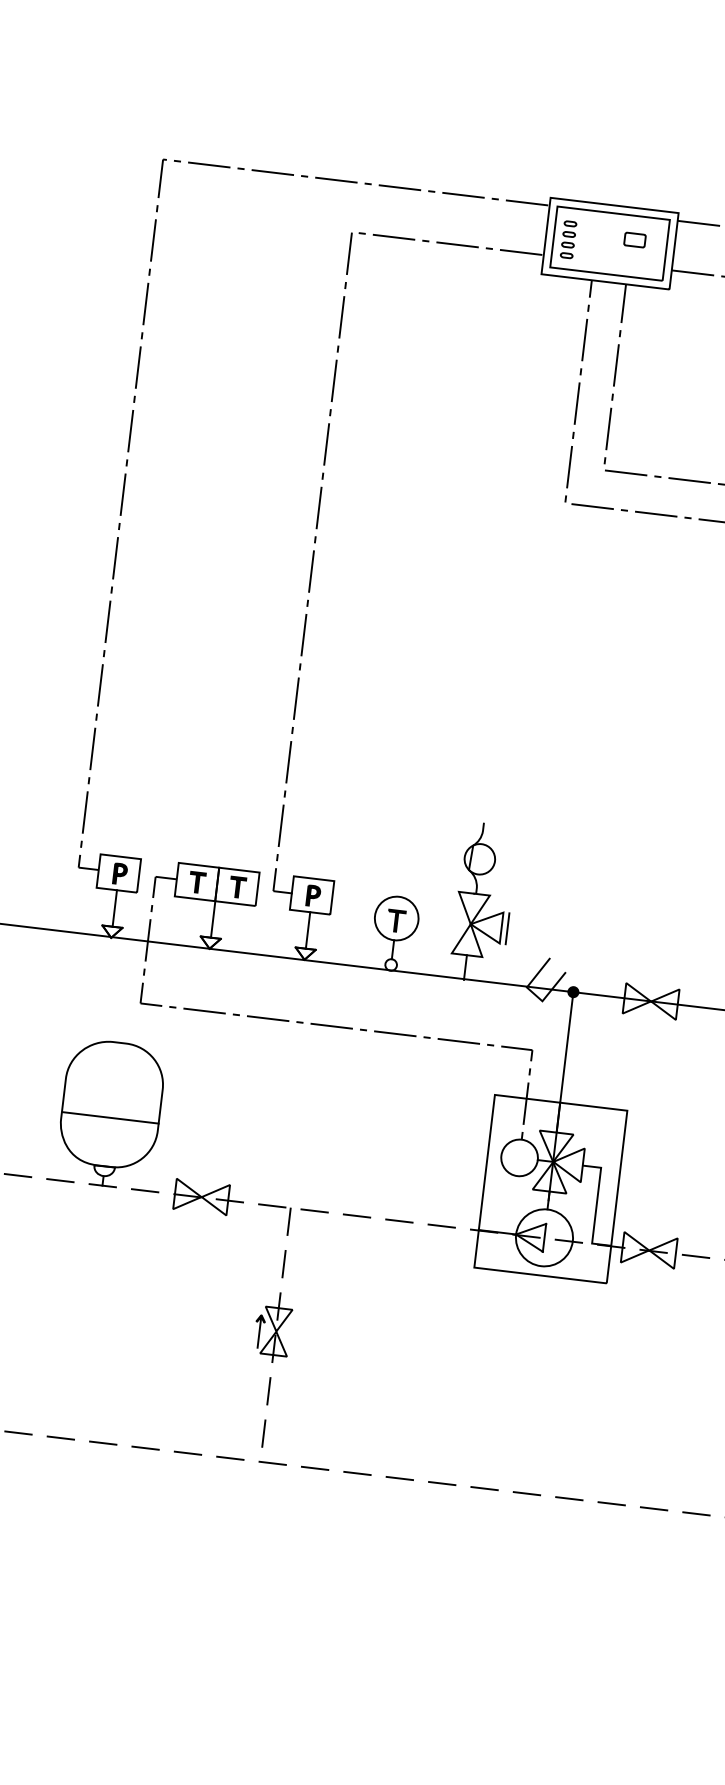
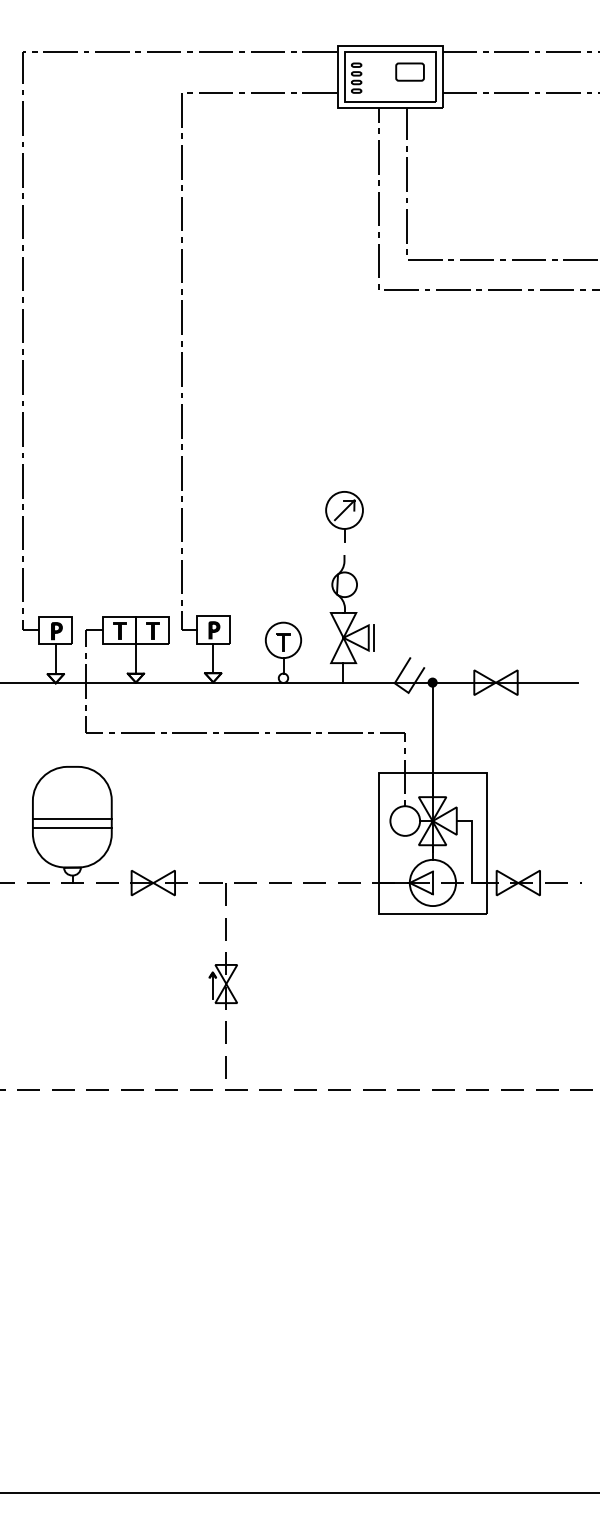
part: (634, 239) -> (409, 71), size x1.67
part: (489, 775) -> (344, 516), added
line: (111, 1106) -> (72, 818), added

